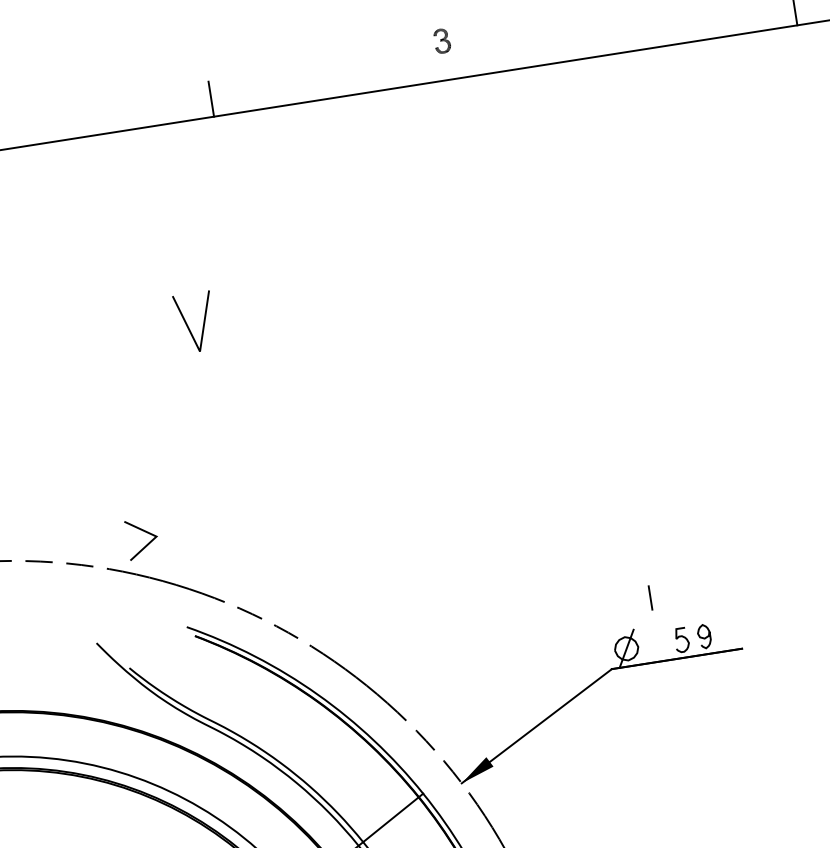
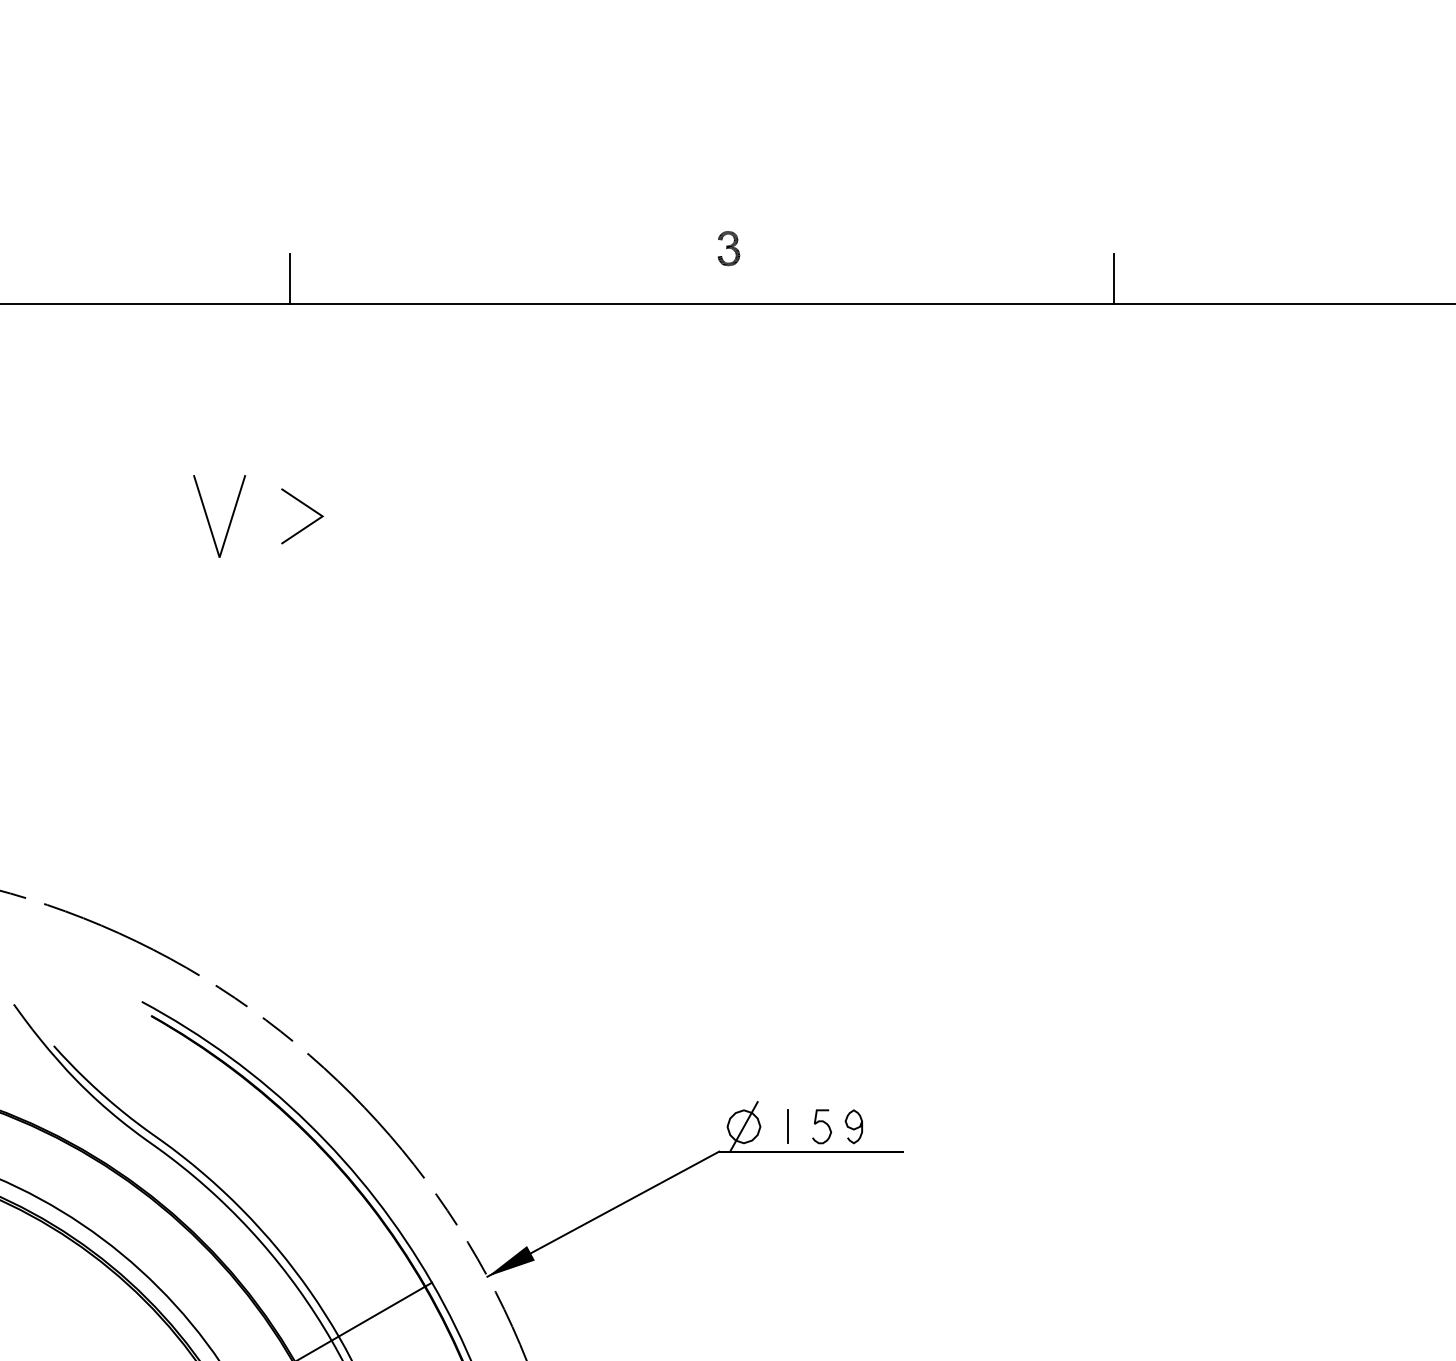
part: (441, 41) -> (728, 248), moved
line: (187, 325) -> (208, 518), moved
line: (145, 532) -> (308, 508), moved
line: (650, 597) -> (787, 1126), moved

